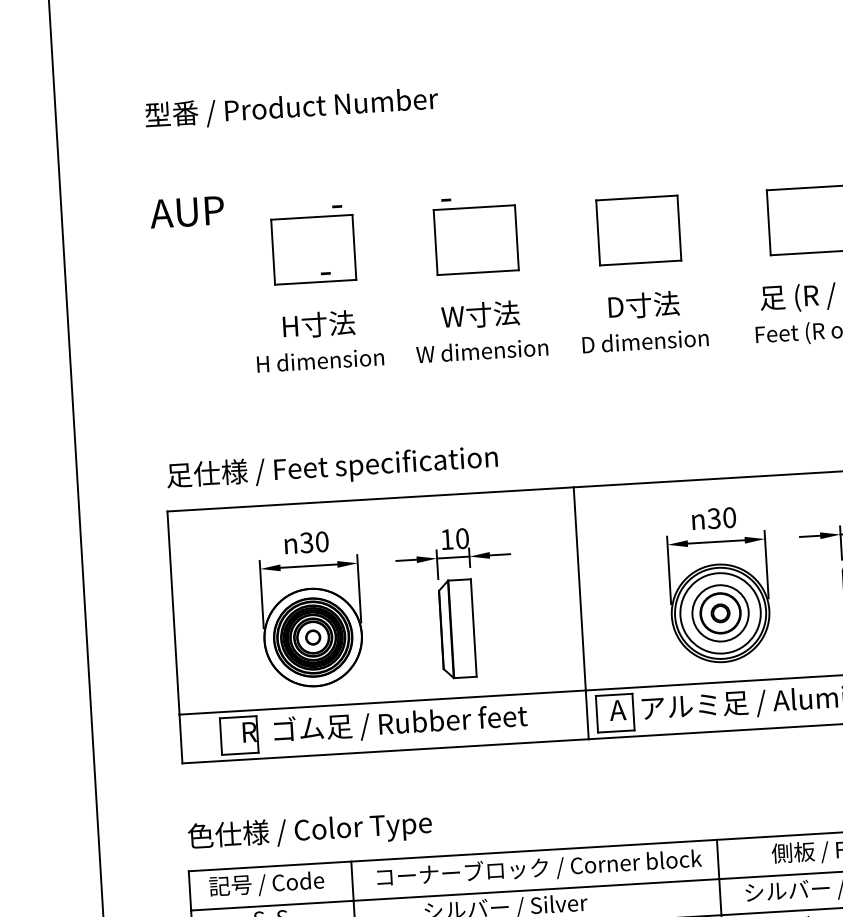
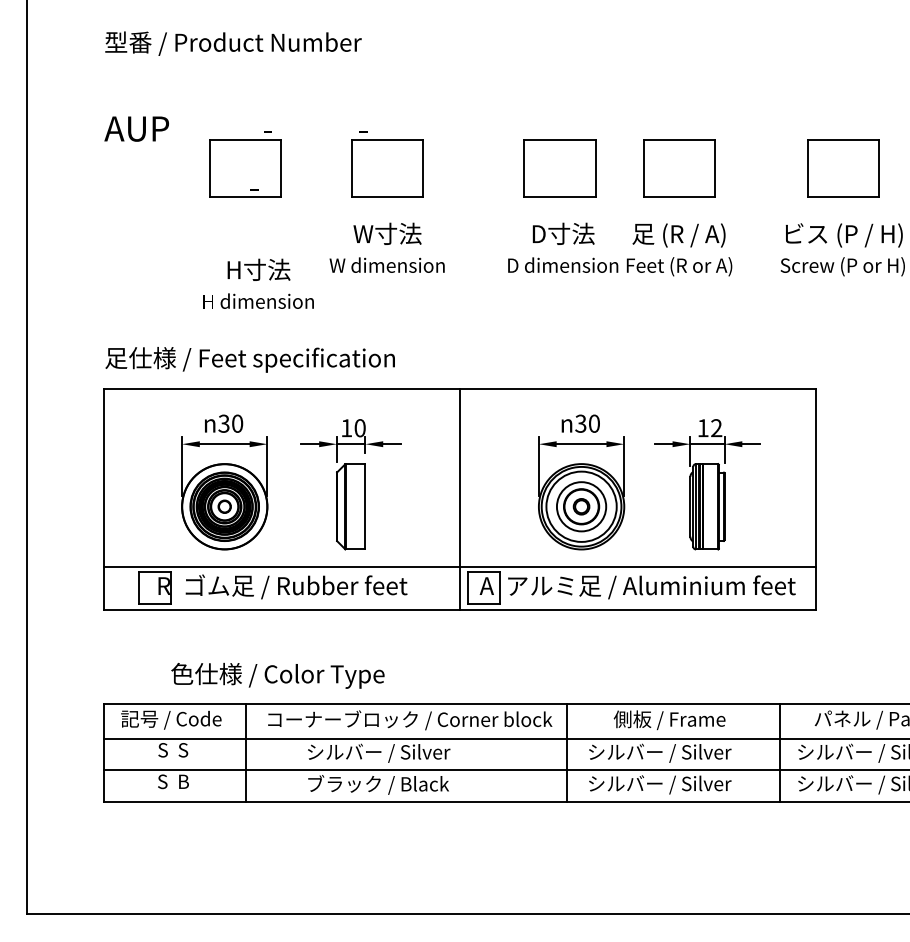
part: (638, 230) -> (559, 168), moved
text: (644, 320) -> (563, 247), moved
text: (319, 340) -> (258, 283), moved
text: (309, 831) -> (277, 675), moved

